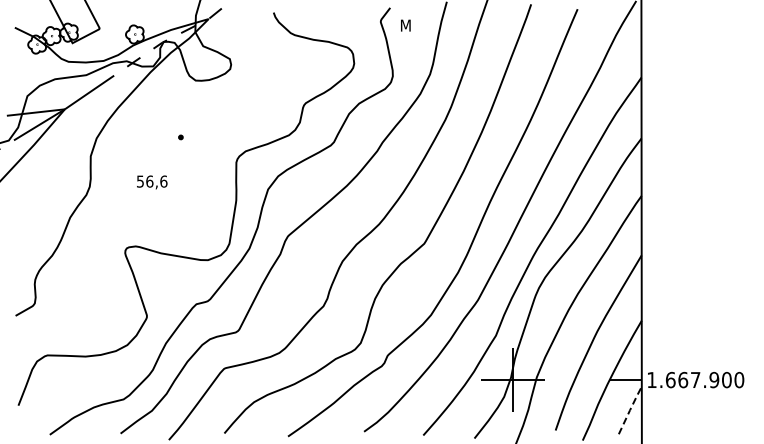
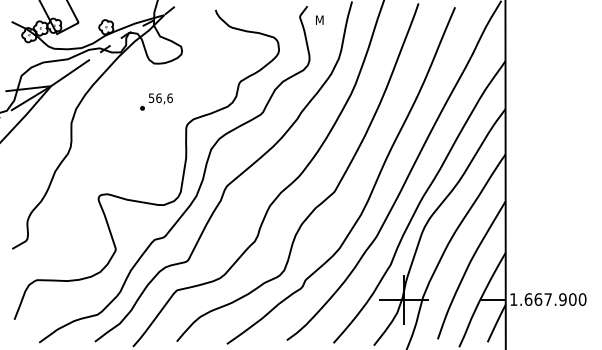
text: (152, 182) -> (161, 98), moved
line: (630, 410) -> (496, 323), dashed -> solid

